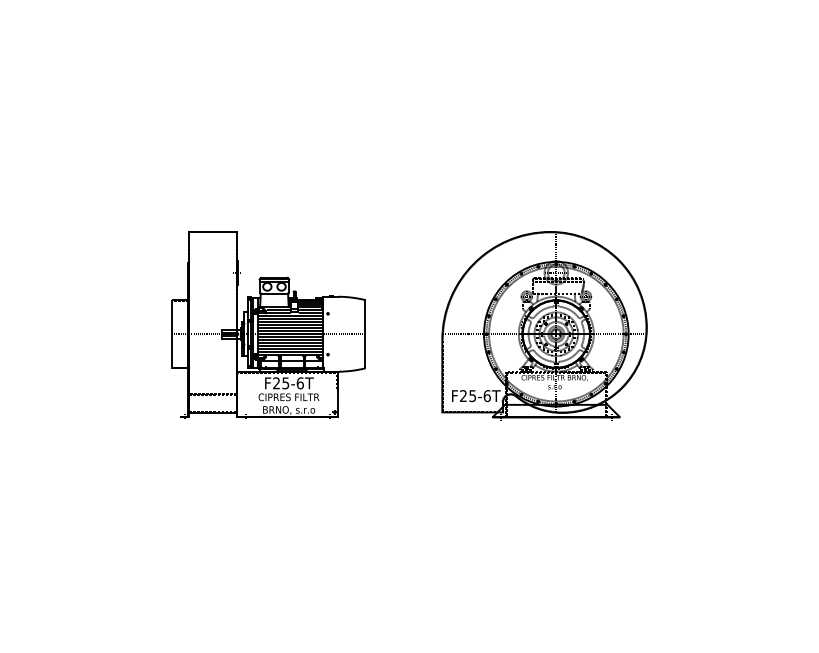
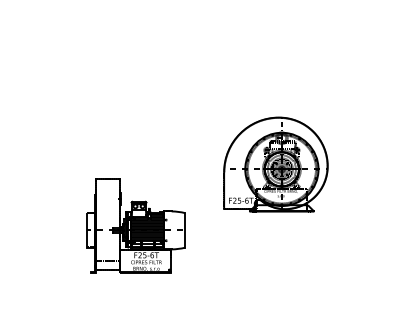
part: (267, 324) -> (135, 225), moved

